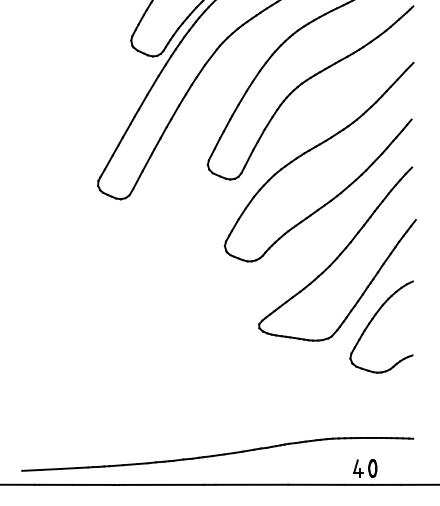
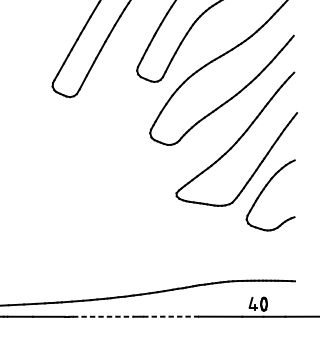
line: (164, 484) -> (103, 316), solid -> dashed
line: (252, 484) -> (171, 316), solid -> dashed

